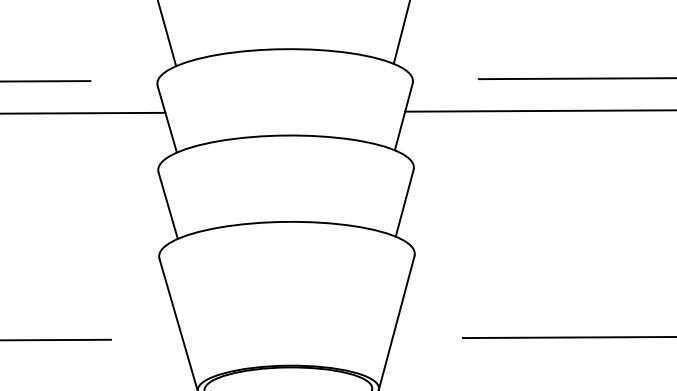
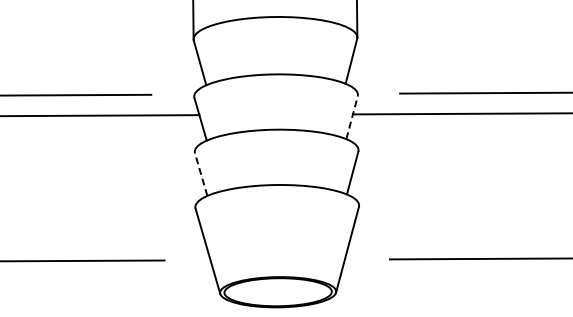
line: (404, 116) -> (352, 117), solid -> dashed
line: (168, 205) -> (201, 174), solid -> dashed

